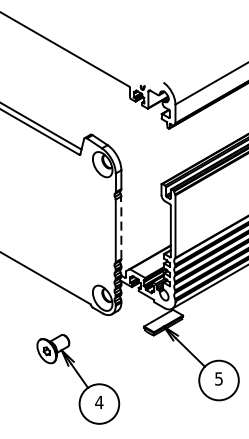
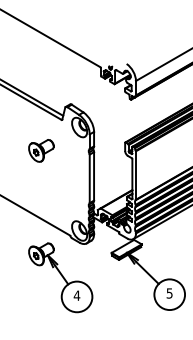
part: (53, 194) -> (41, 150), added
line: (121, 226) -> (94, 175), dashed -> solid
part: (78, 378) -> (60, 277), moved

